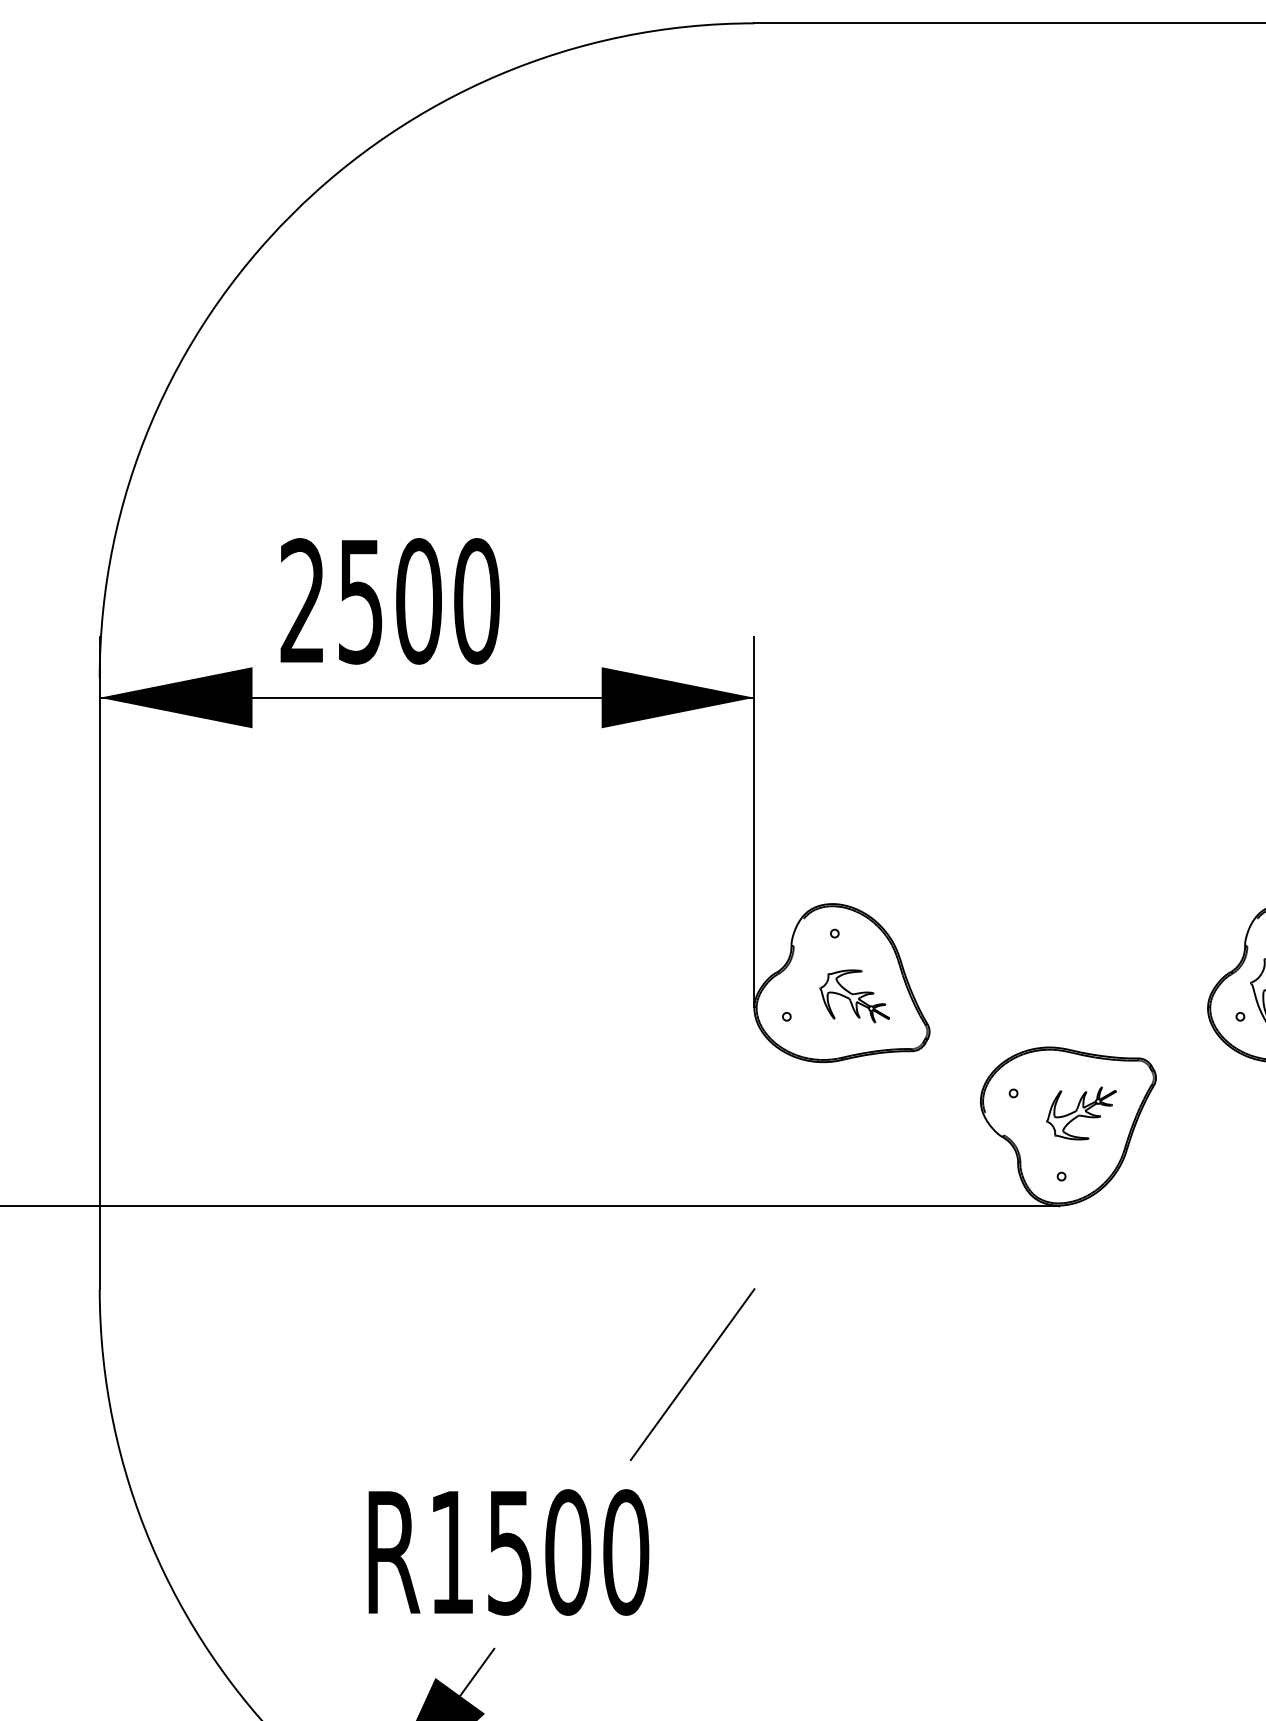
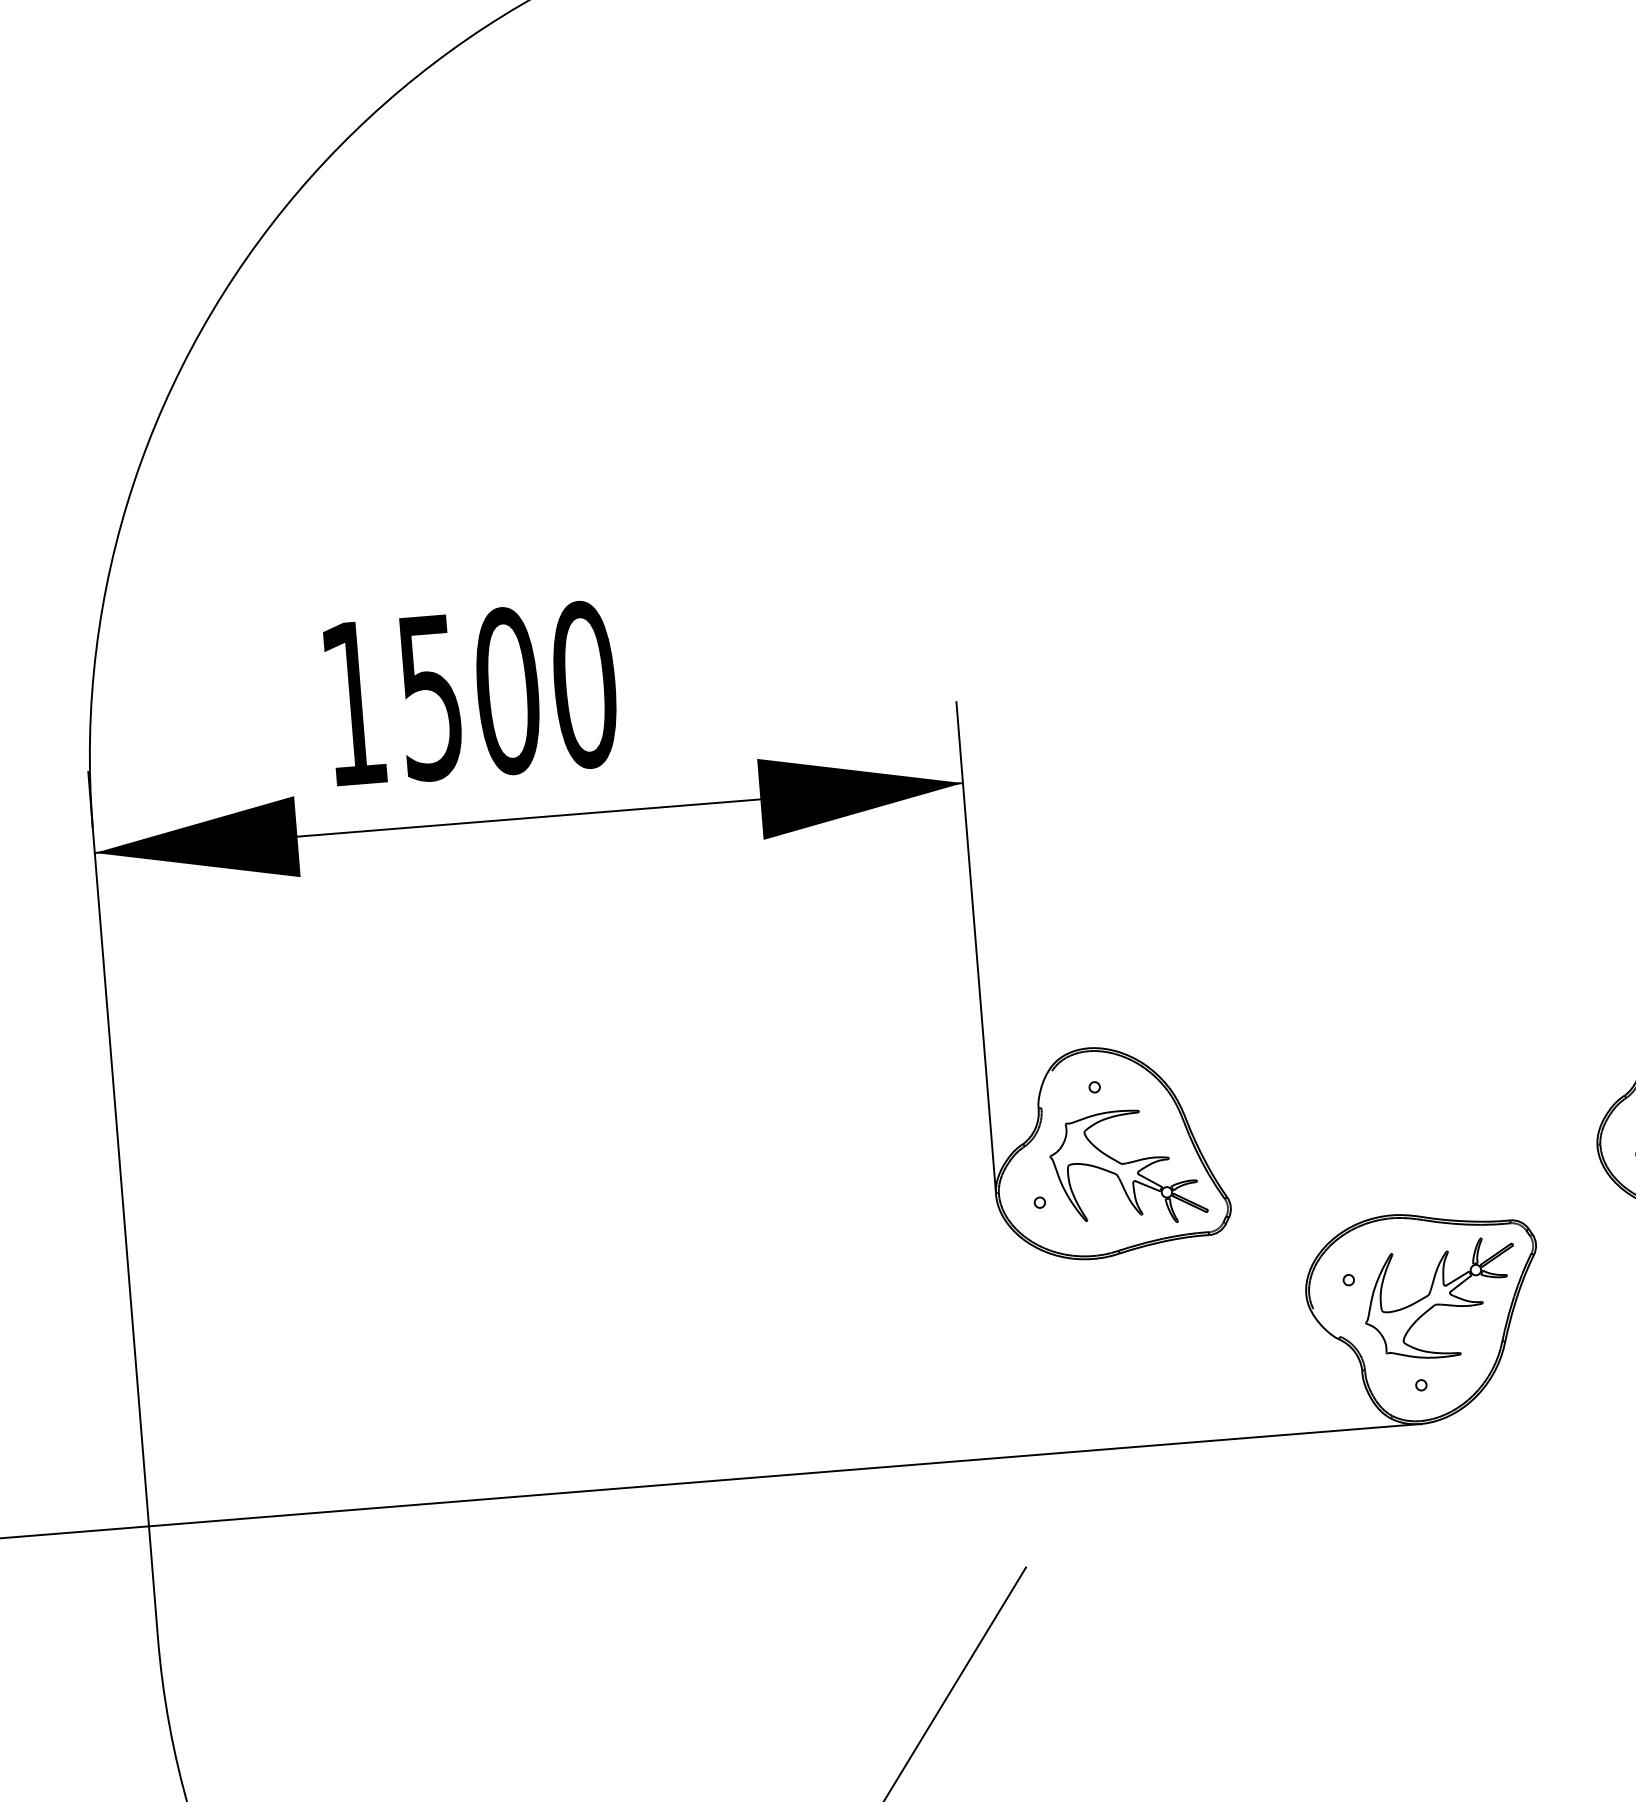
text: (301, 600) -> (351, 702), 2500 -> 1500
part: (854, 996) -> (1127, 1168), size x1.67
part: (1081, 1113) -> (1440, 1299), size x1.67

